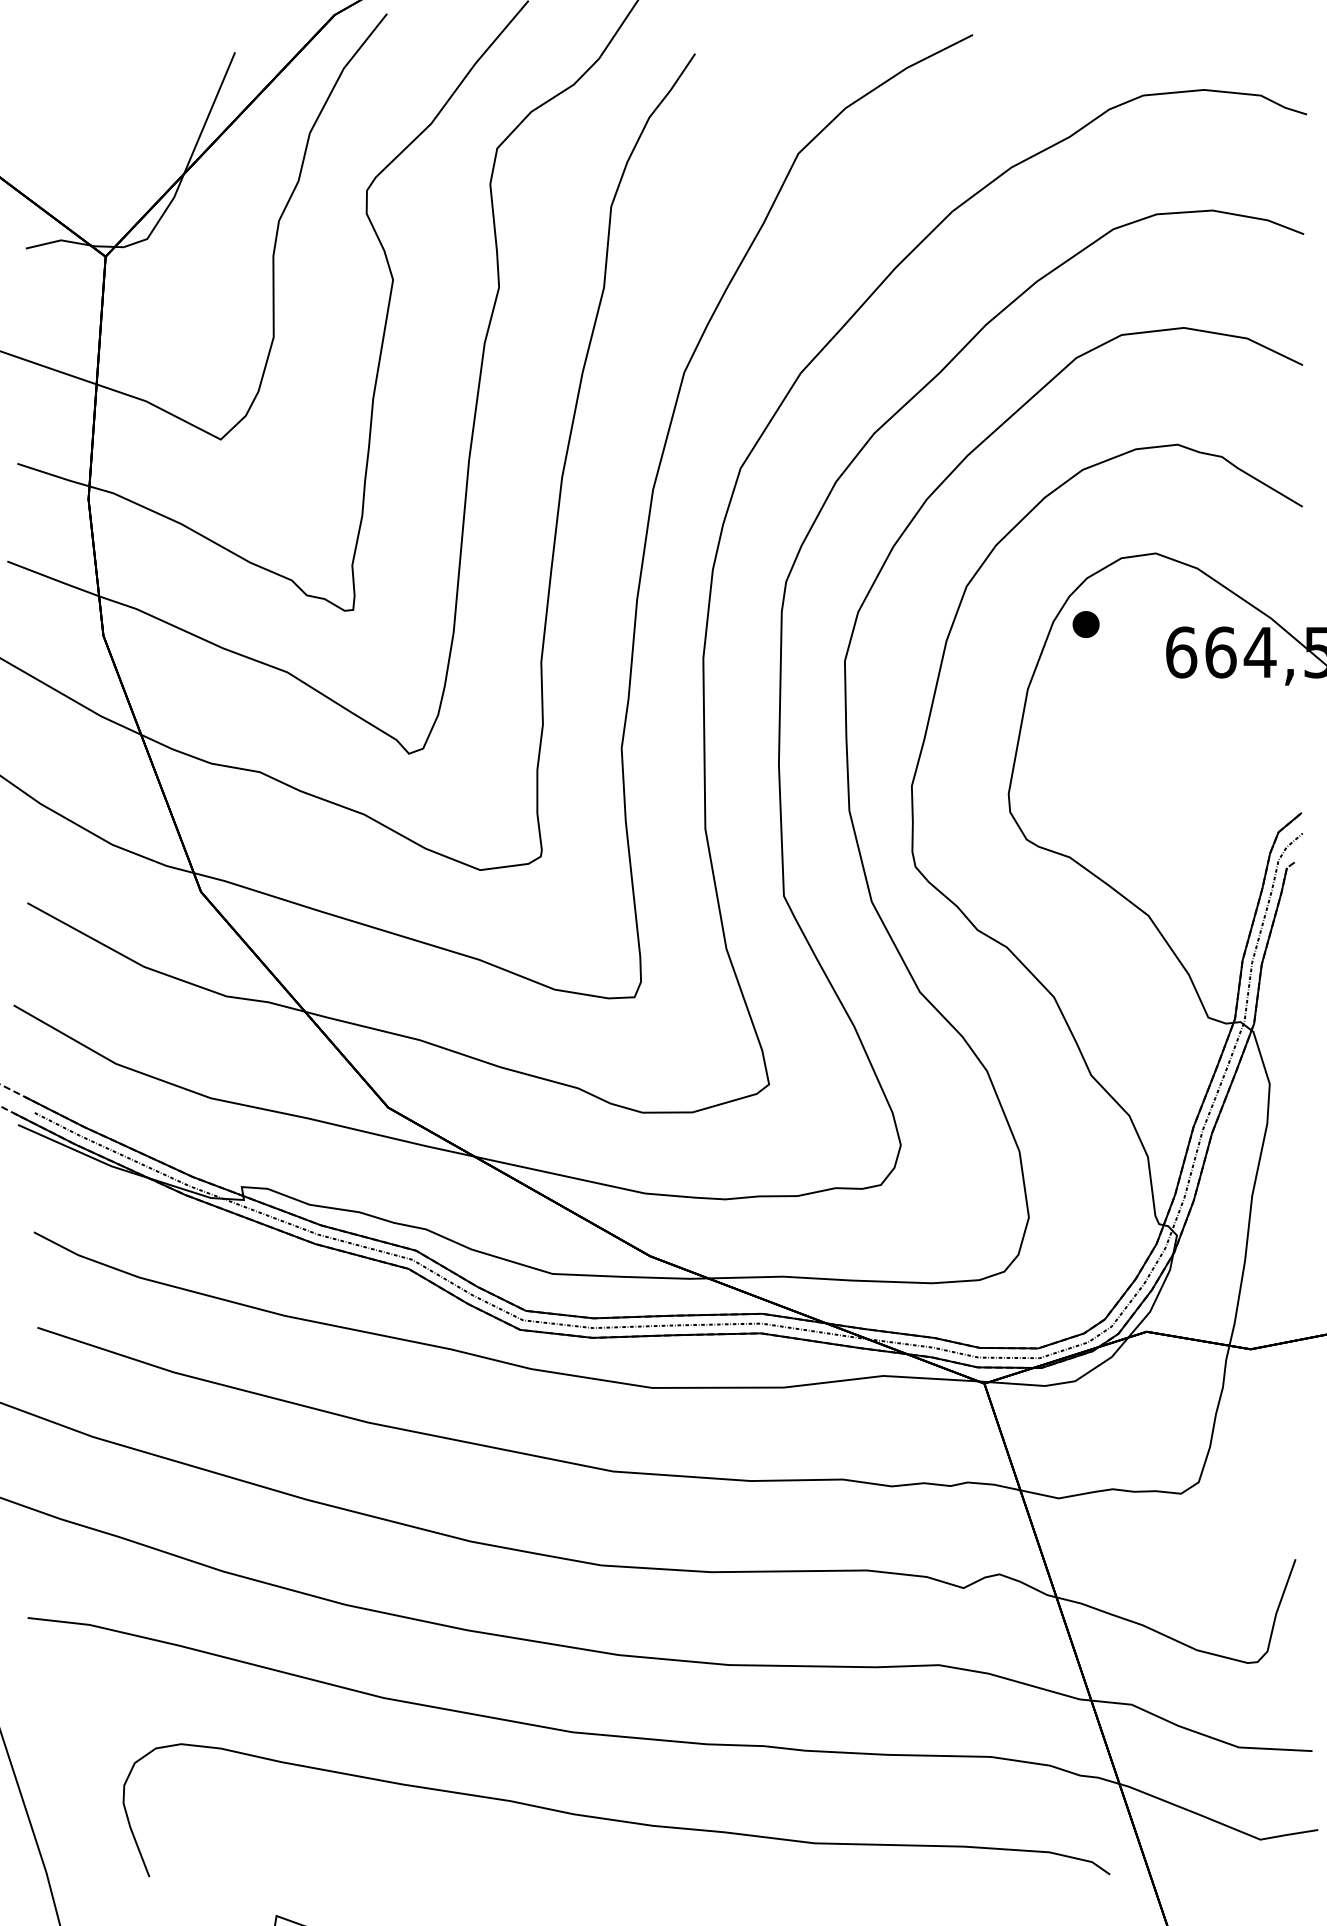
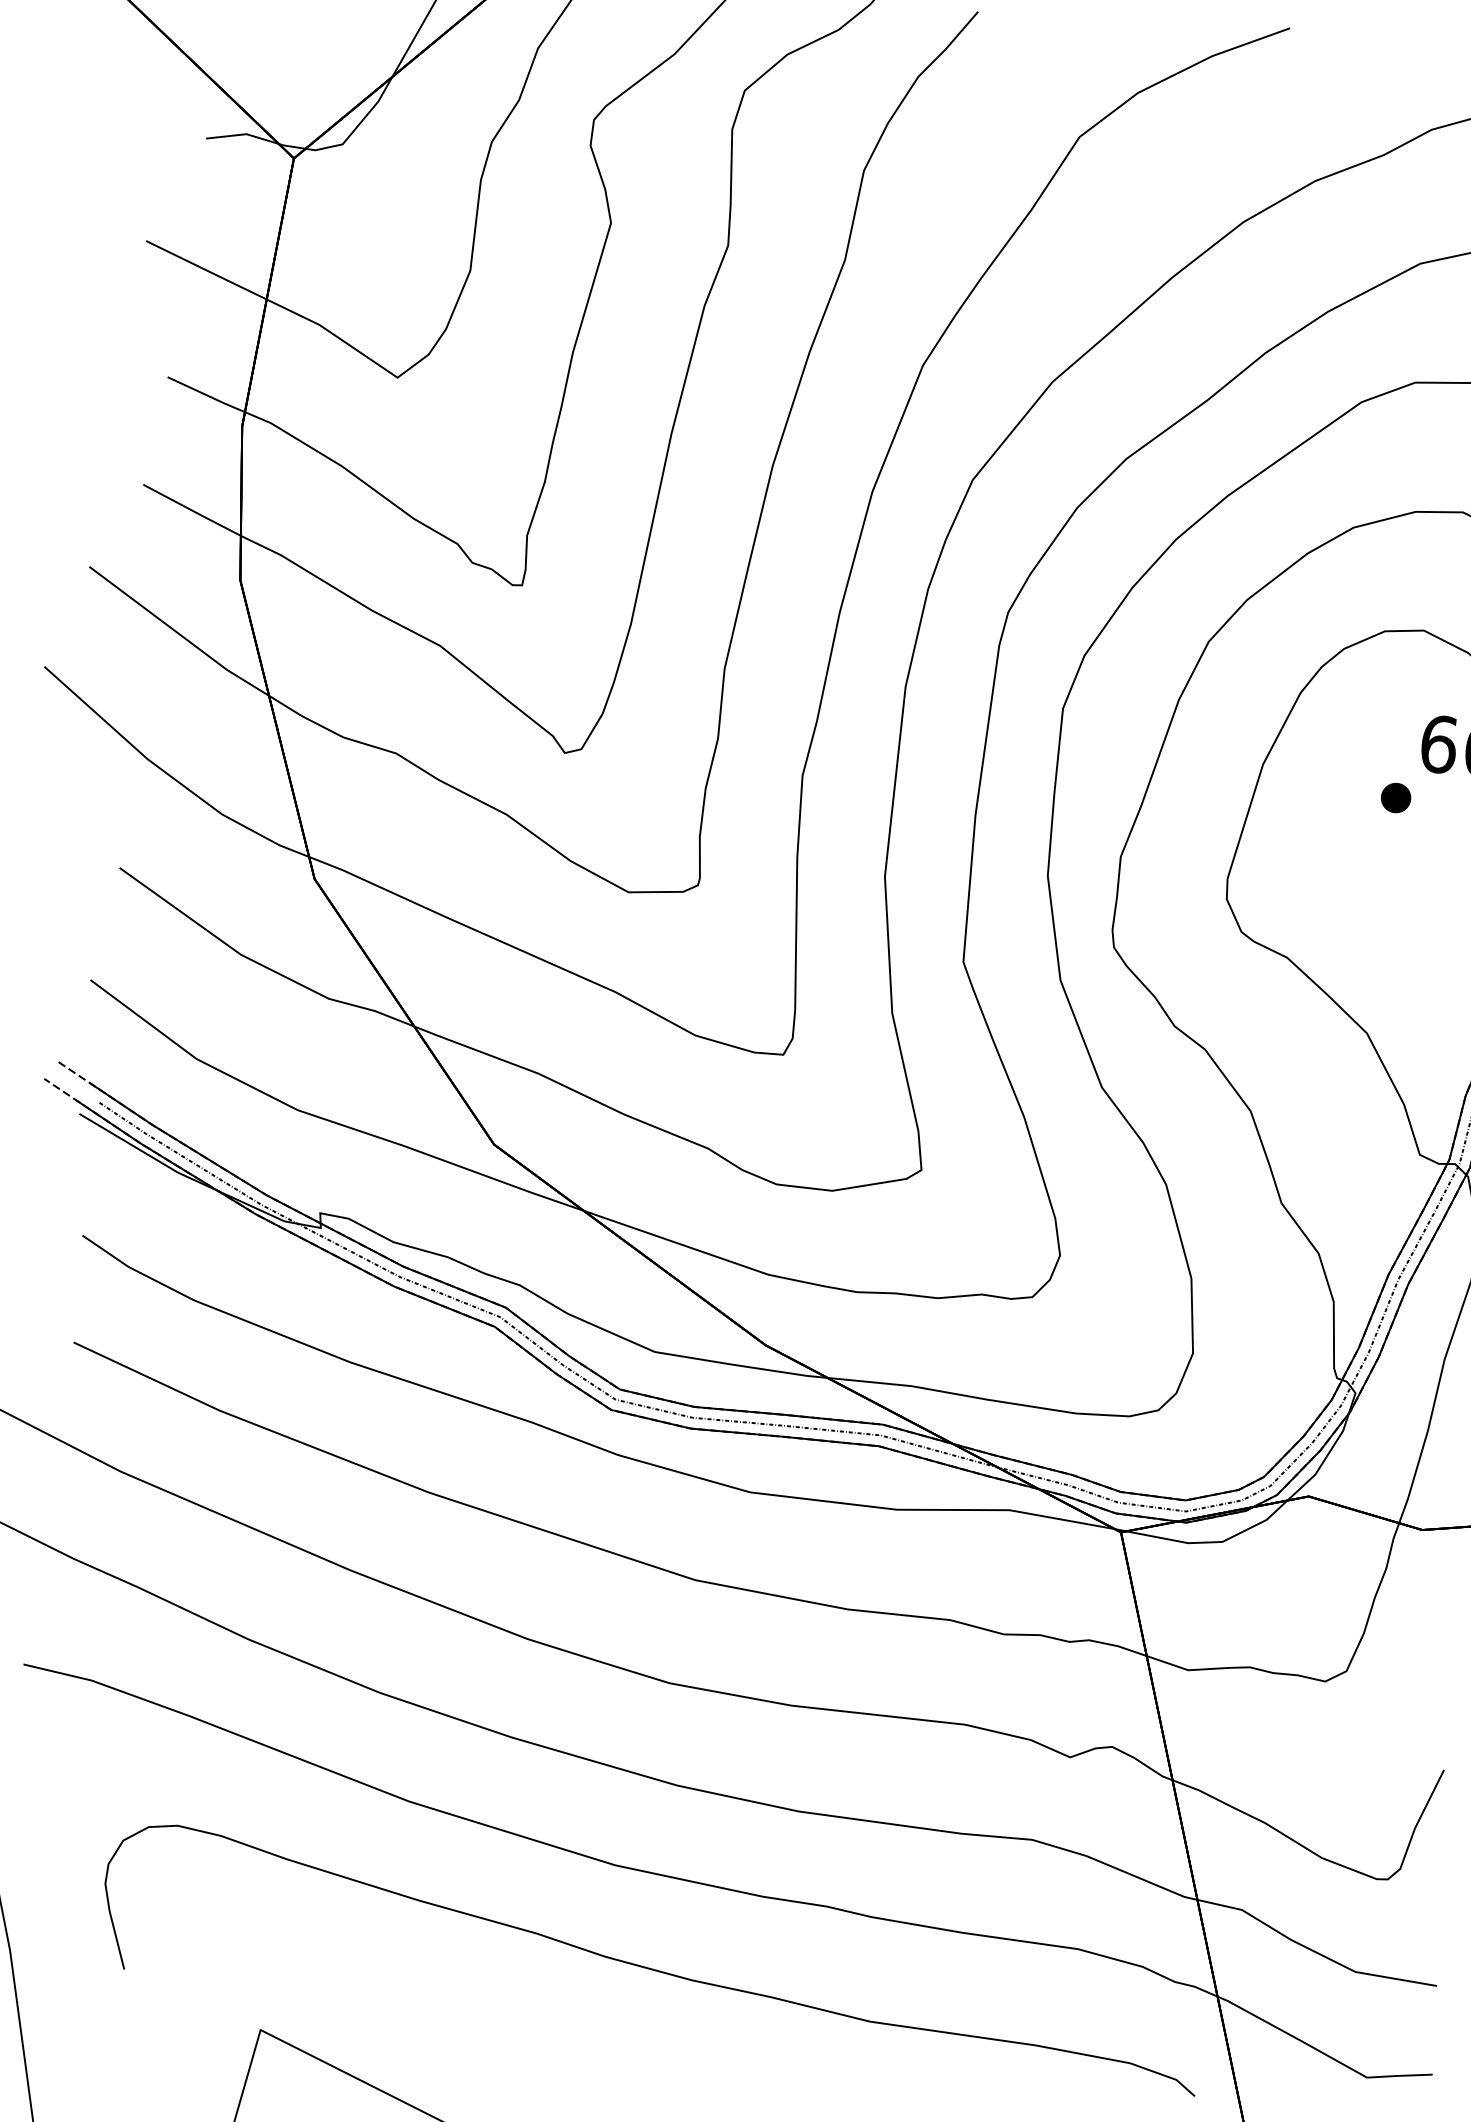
part: (1085, 624) -> (1395, 797), moved

